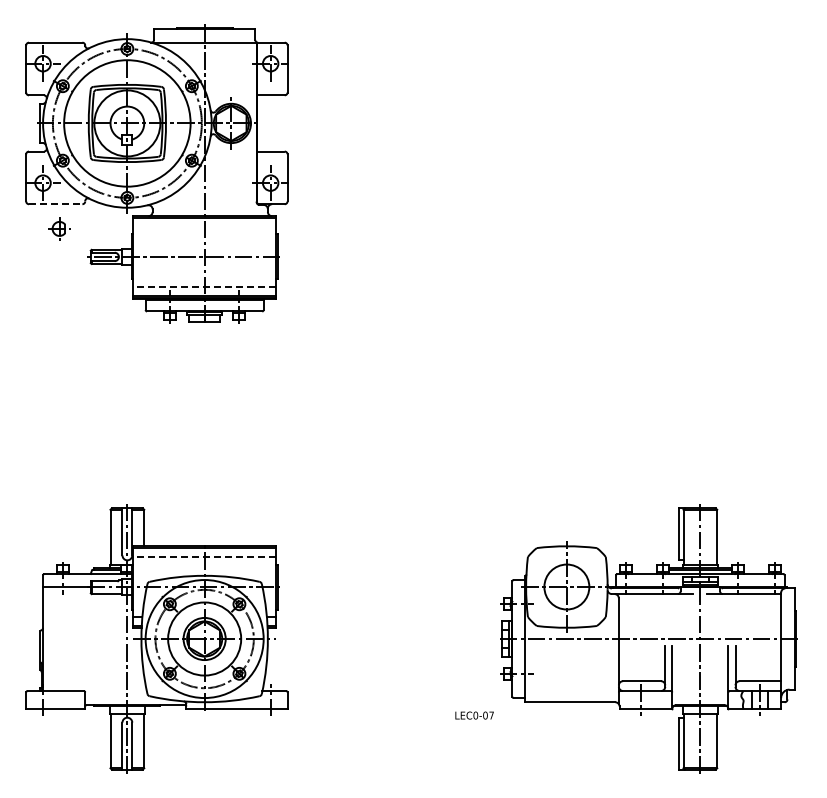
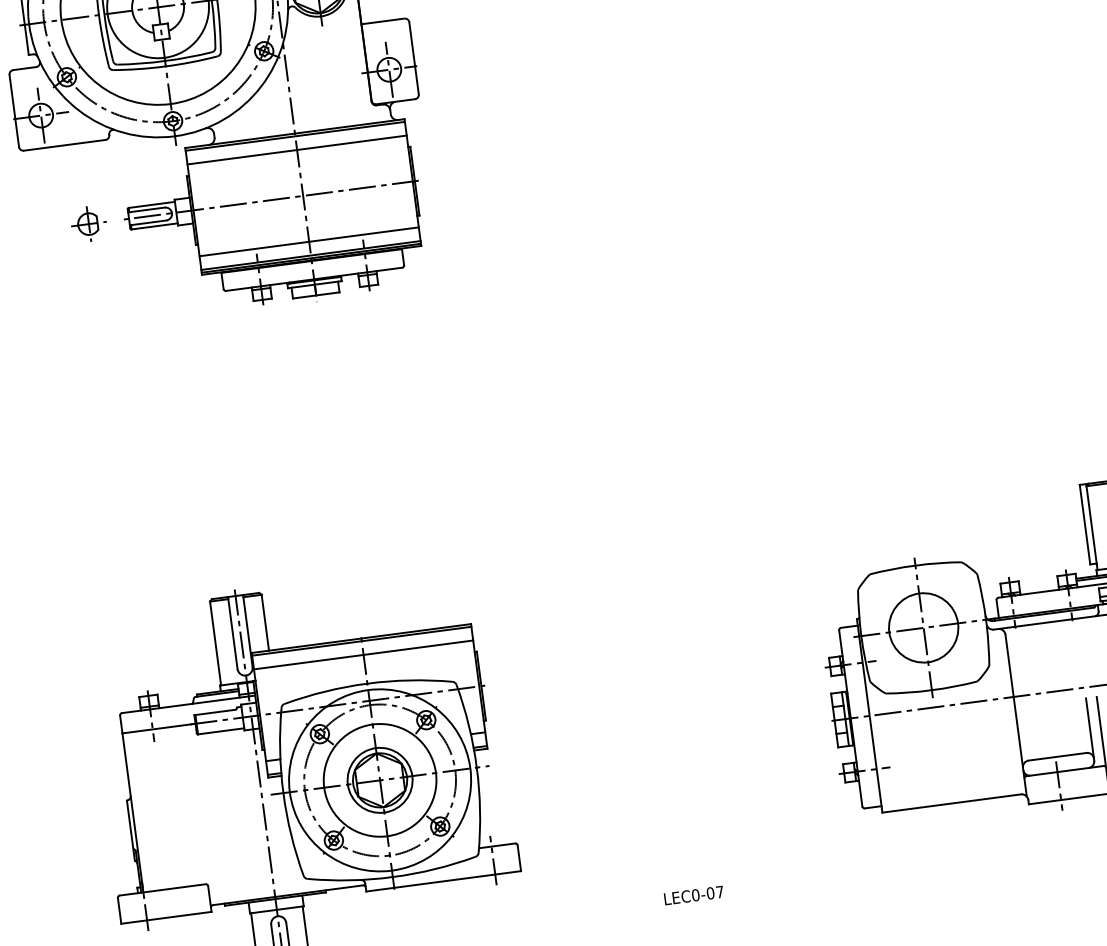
line: (55, 204) -> (64, 145), dashed -> solid
line: (204, 226) -> (296, 149), added
part: (59, 228) -> (88, 223), moved
line: (204, 286) -> (308, 241), dashed -> solid
line: (204, 557) -> (363, 655), dashed -> solid
text: (474, 715) -> (693, 895), moved

